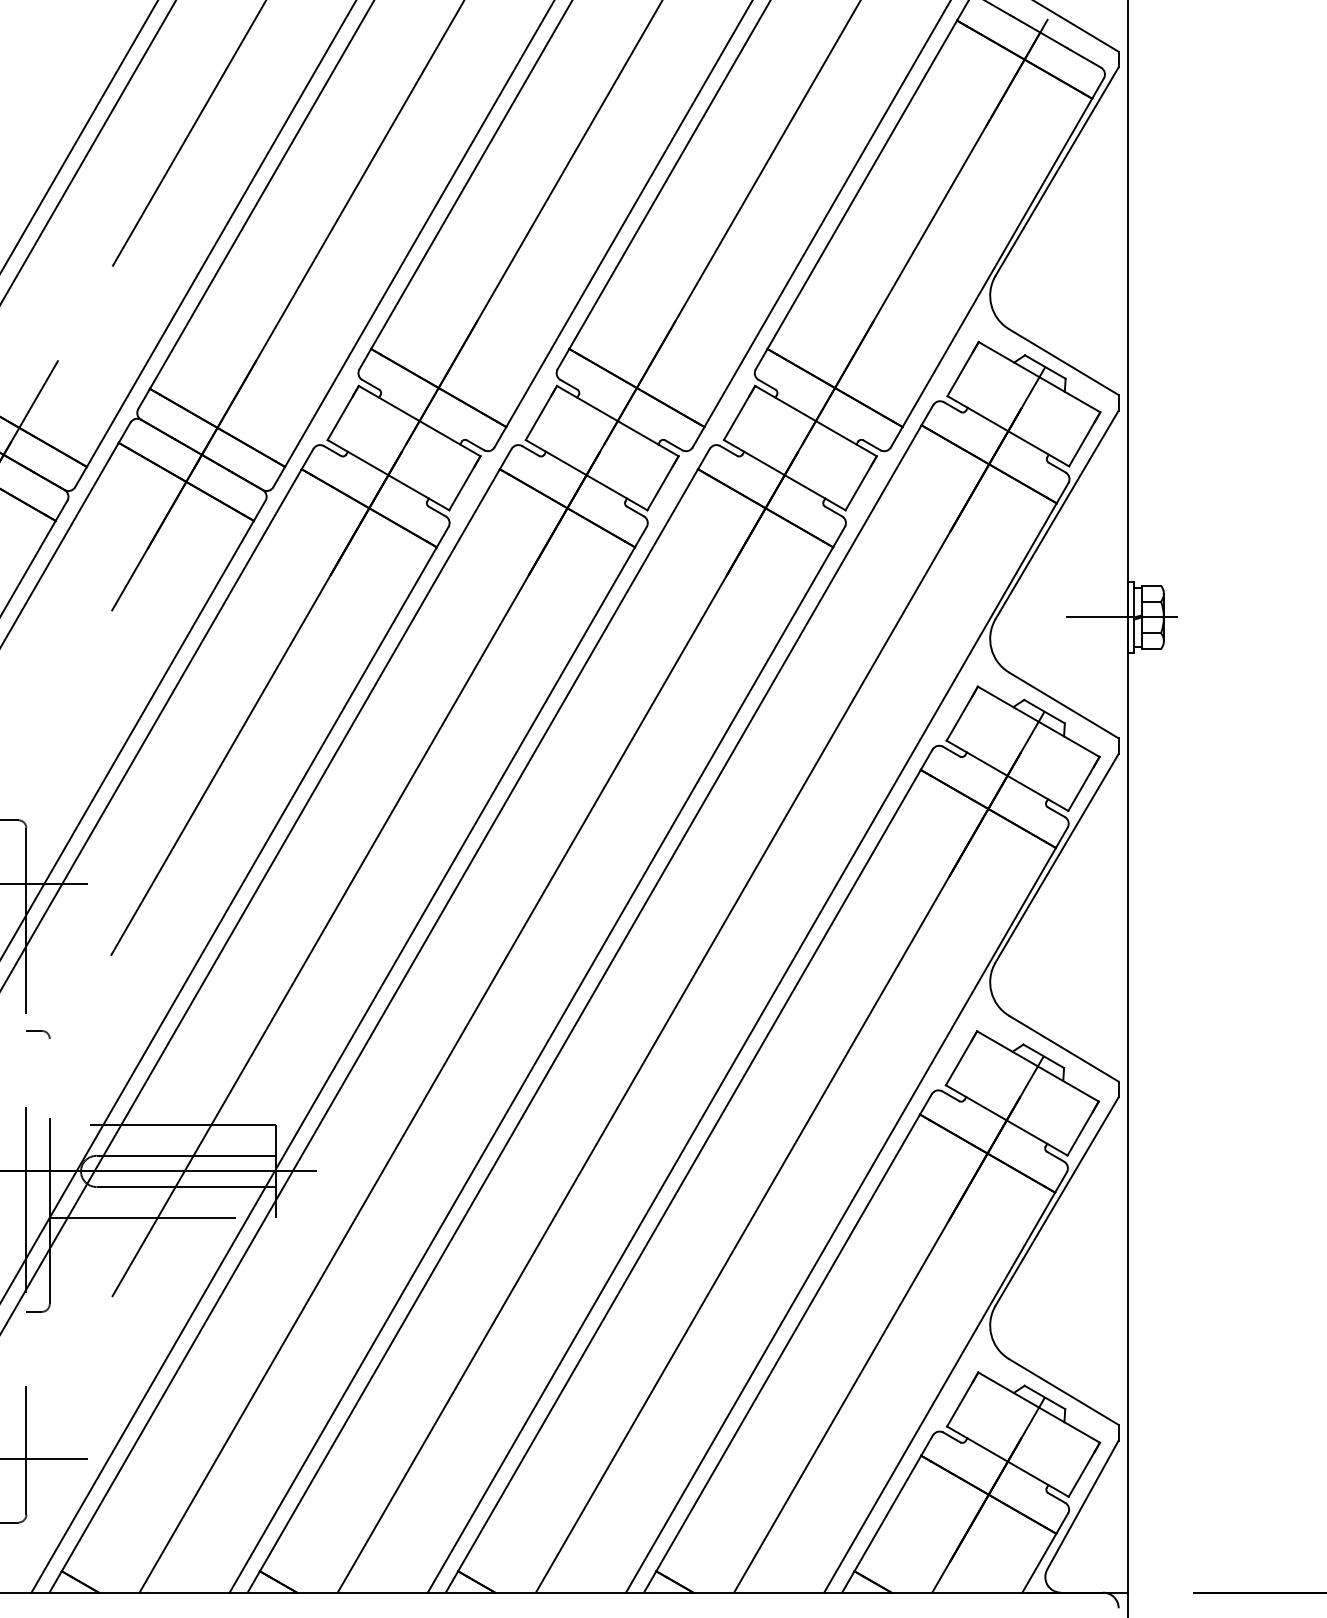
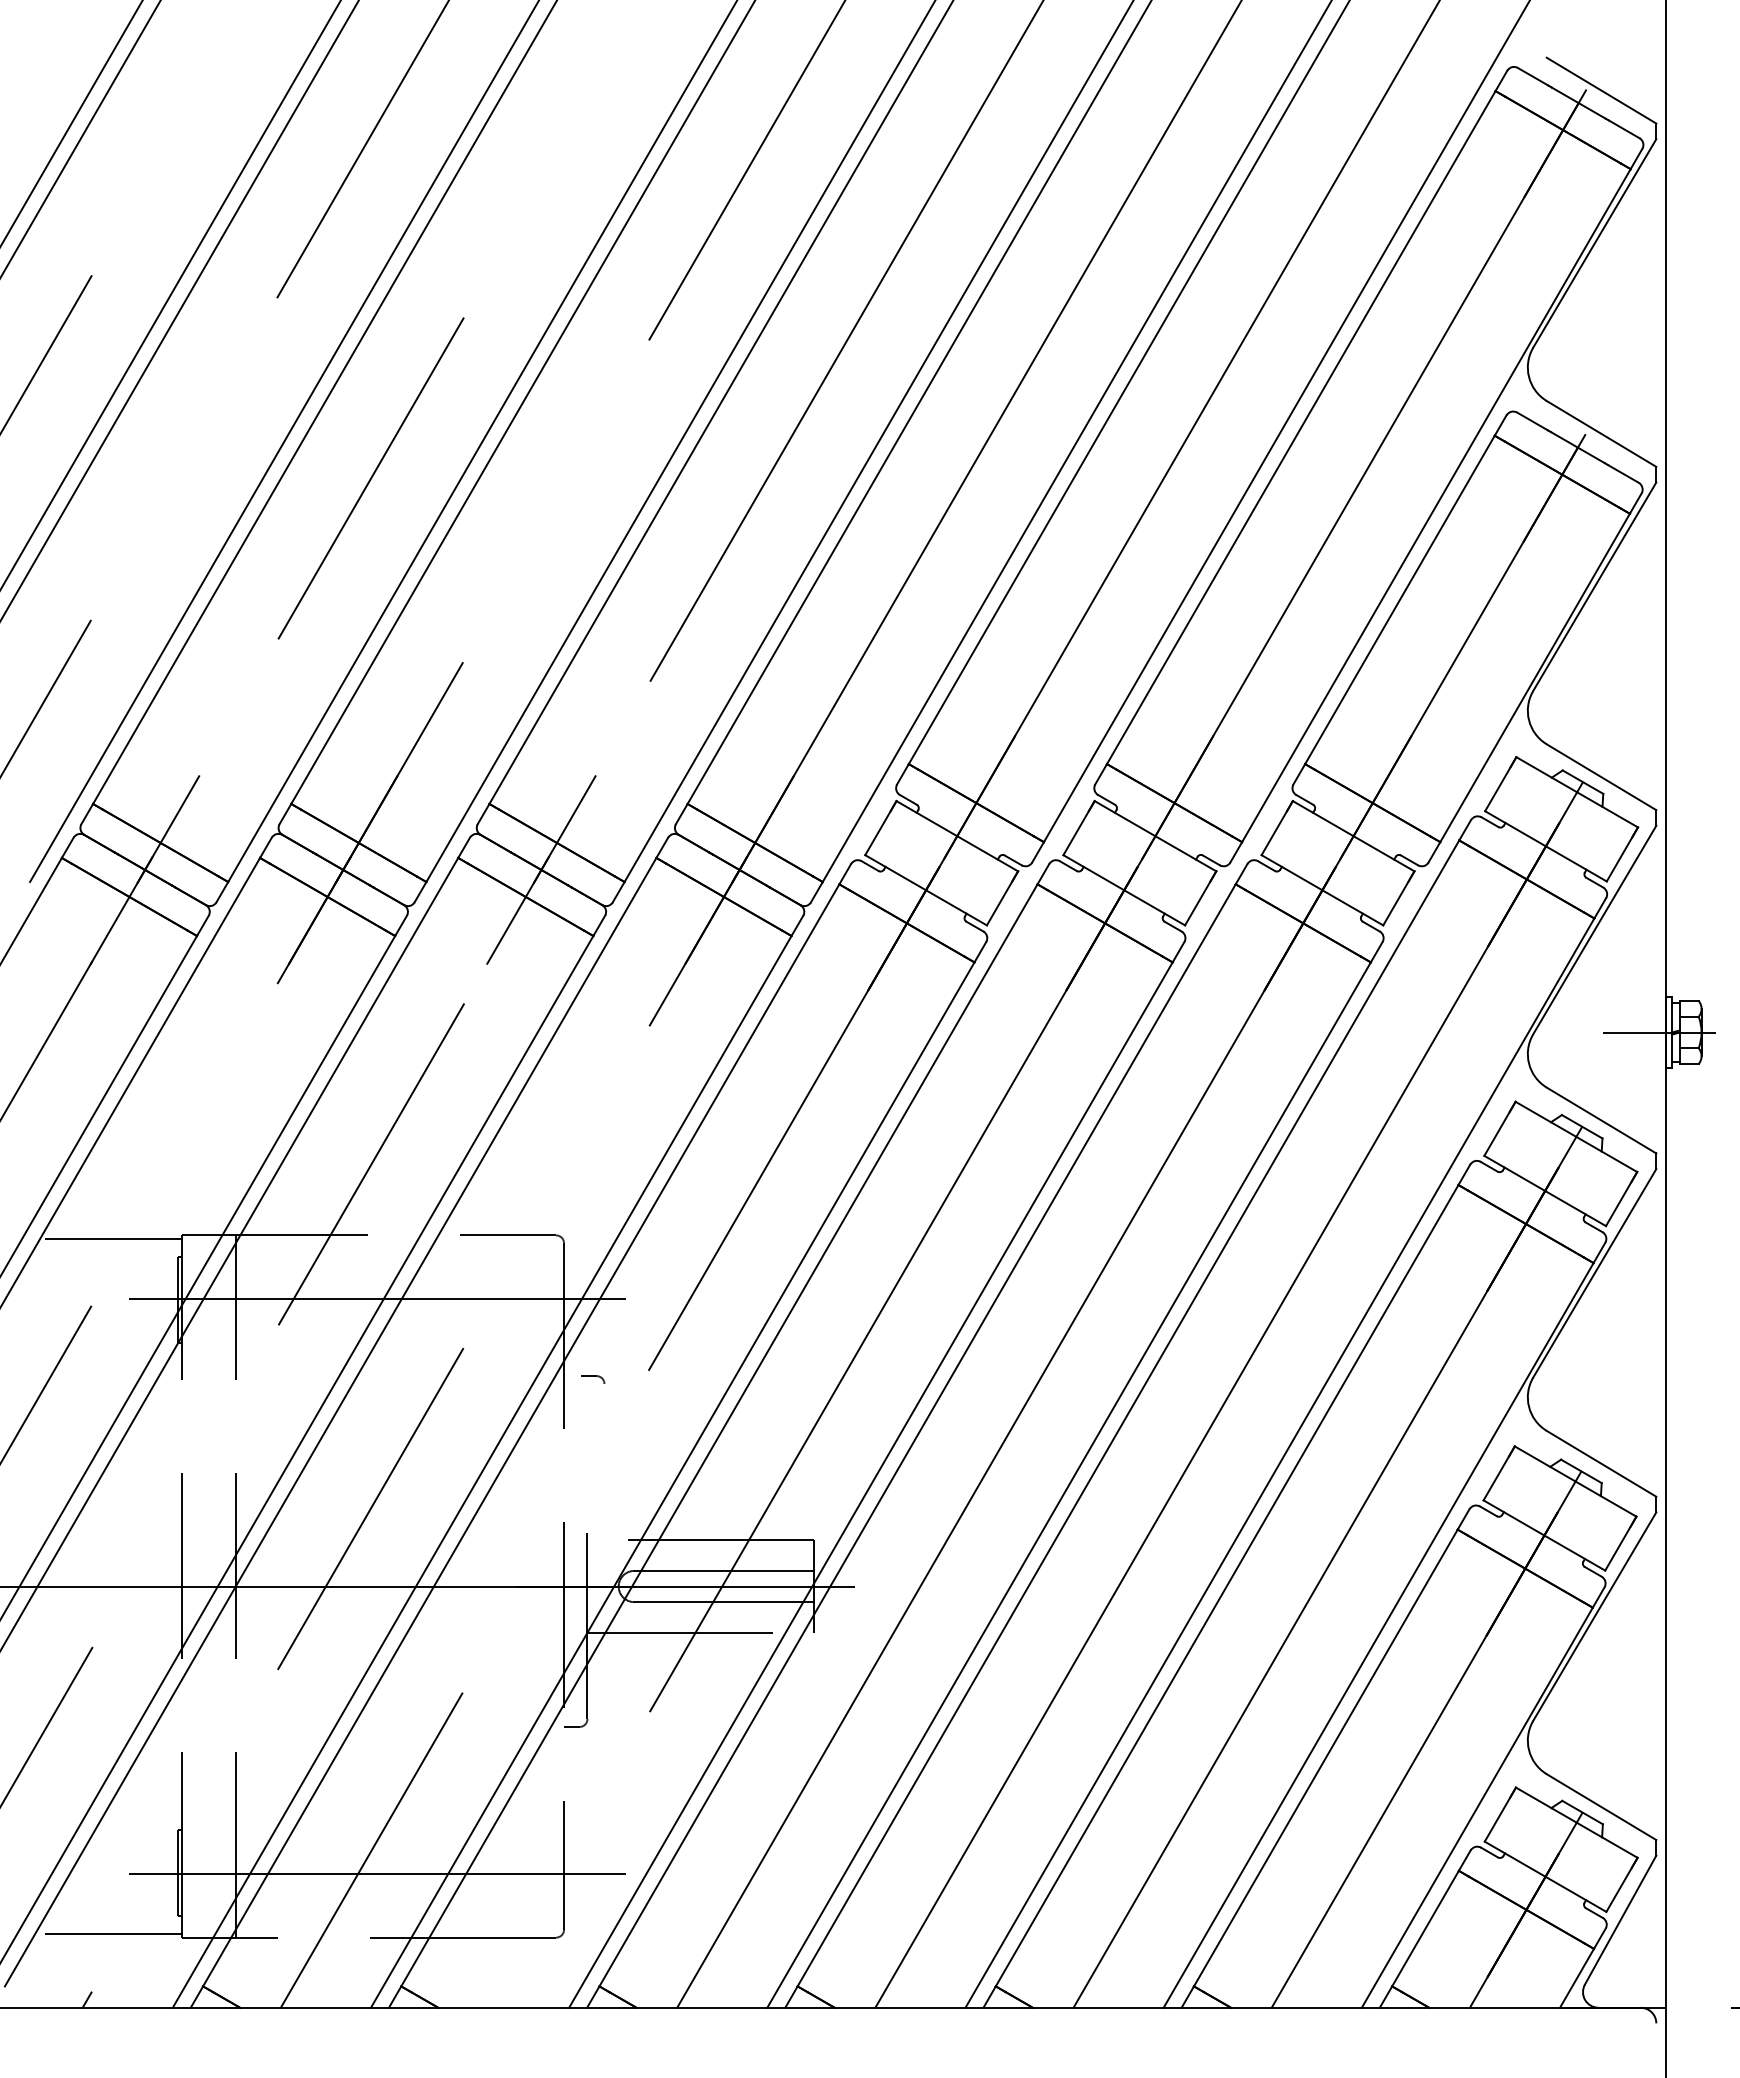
part: (38, 1034) -> (593, 1379), moved

